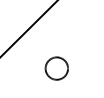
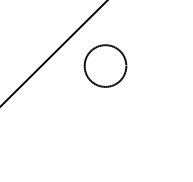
circle: (56, 68) -> (104, 65), moved

